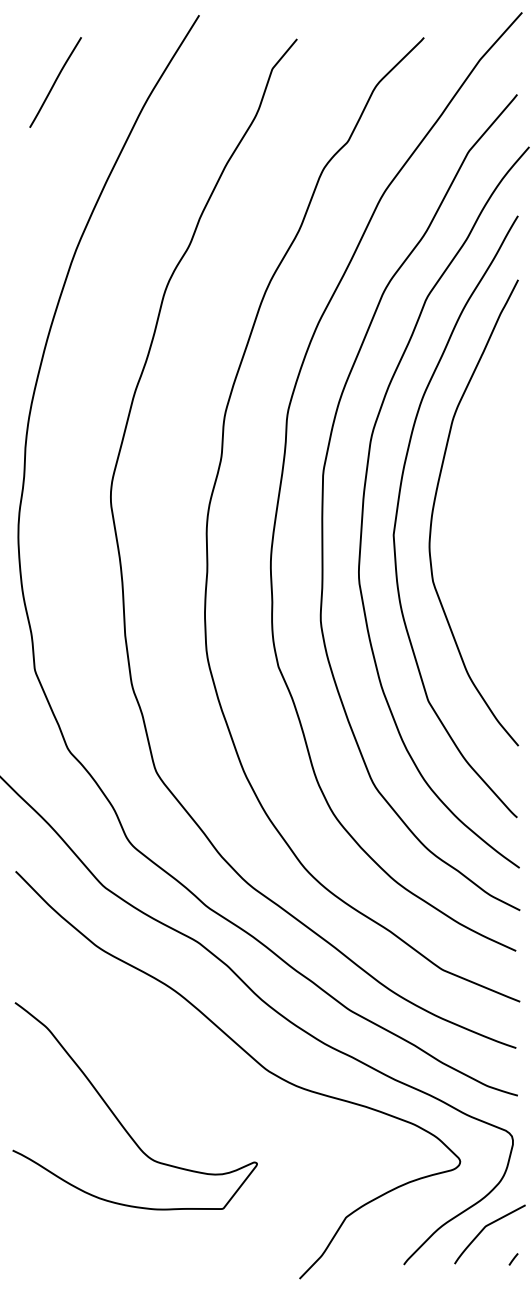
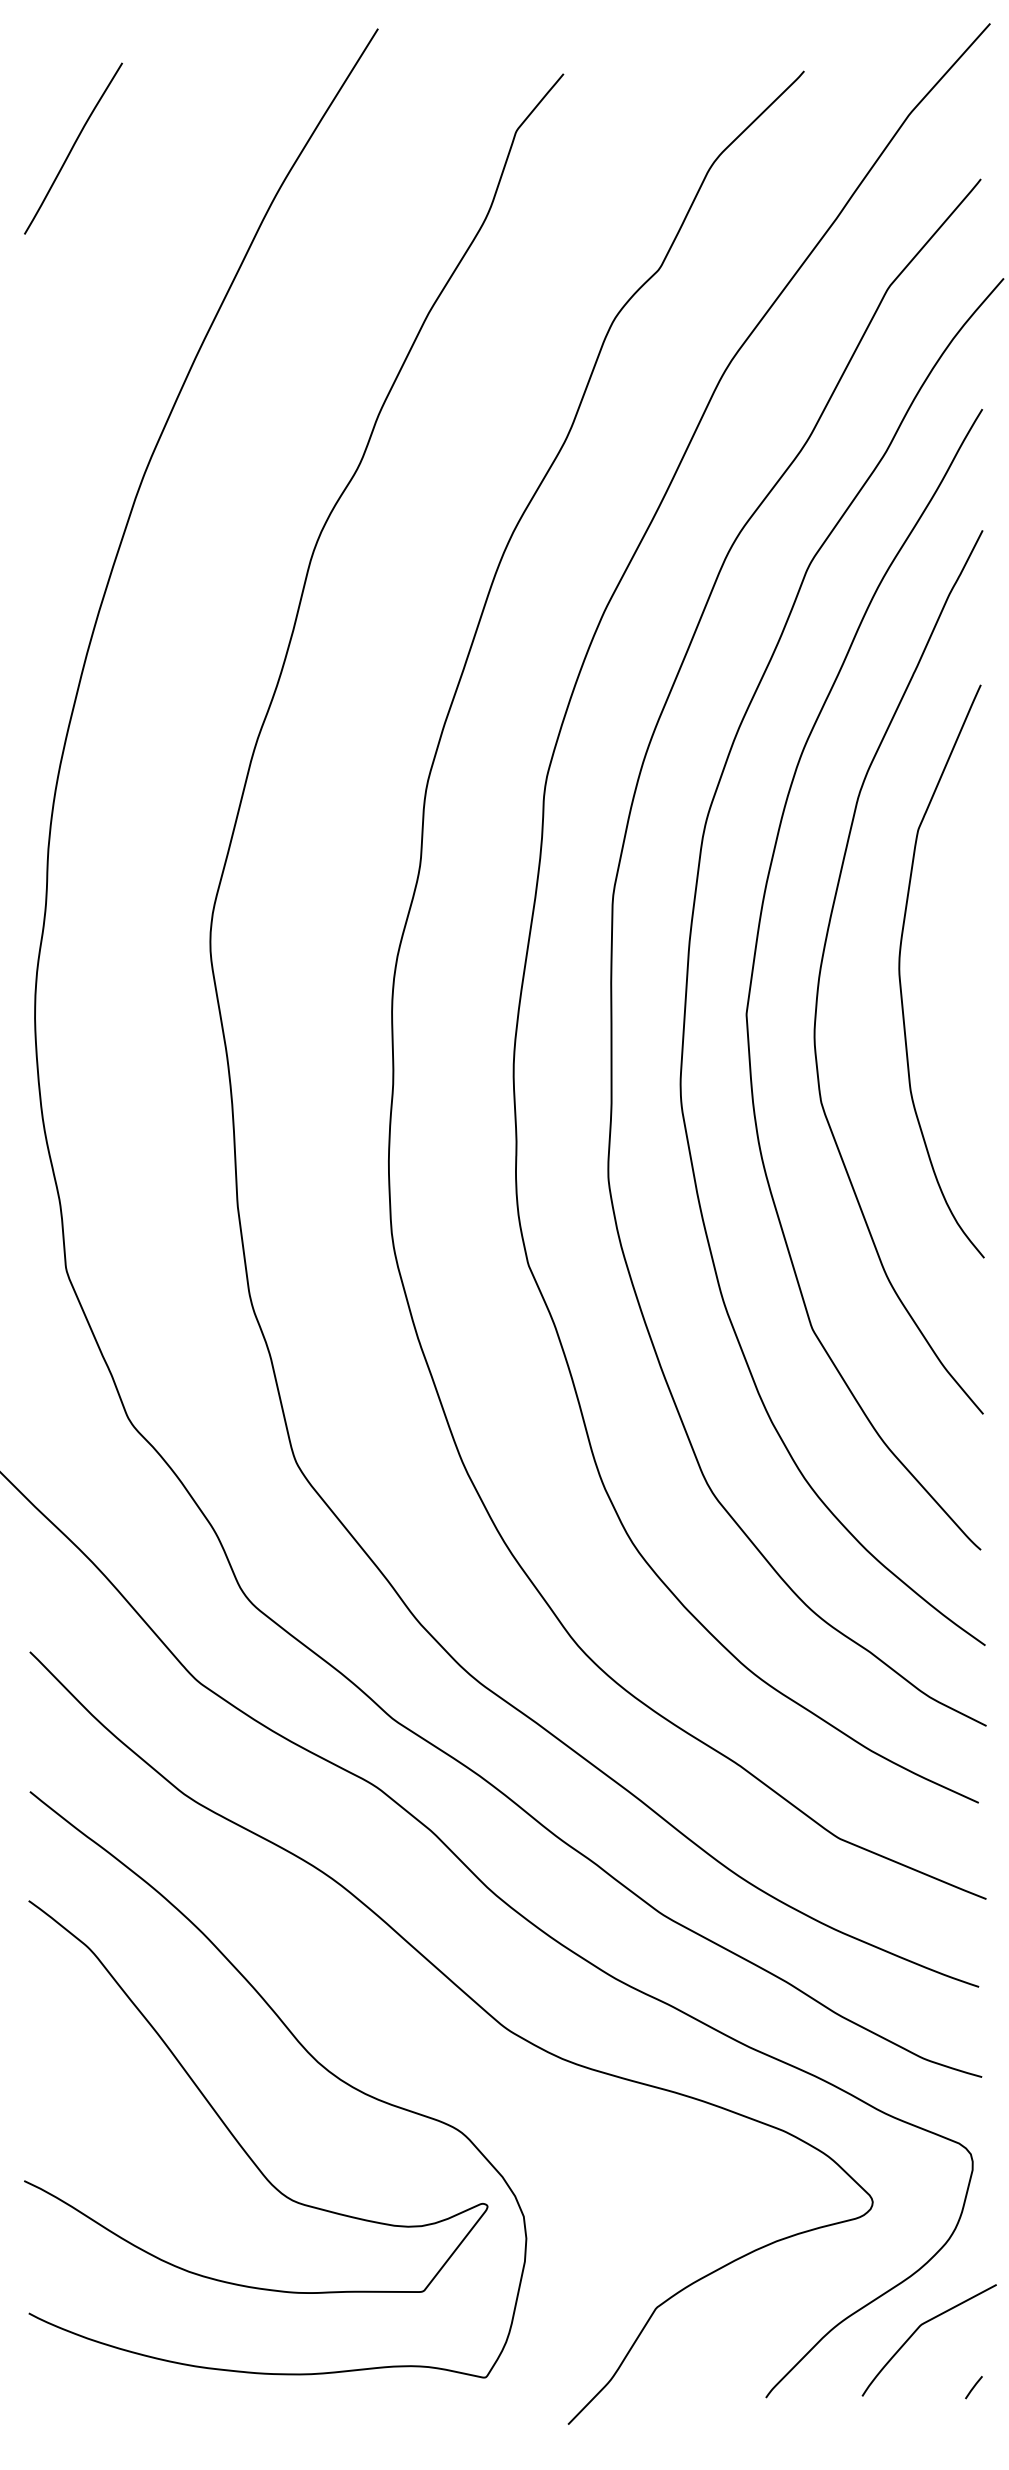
curve: (55, 82) -> (73, 148), moved
curve: (475, 512) -> (901, 971), added
curve: (161, 1083) -> (306, 2054), added

